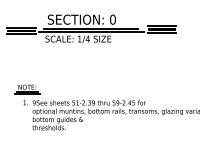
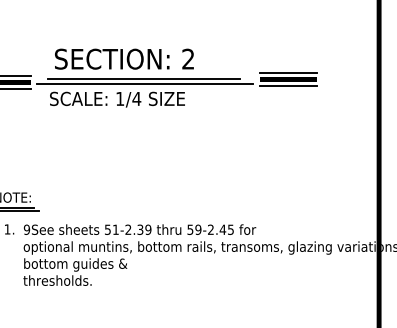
text: (112, 19) -> (187, 58), 0 -> 2

